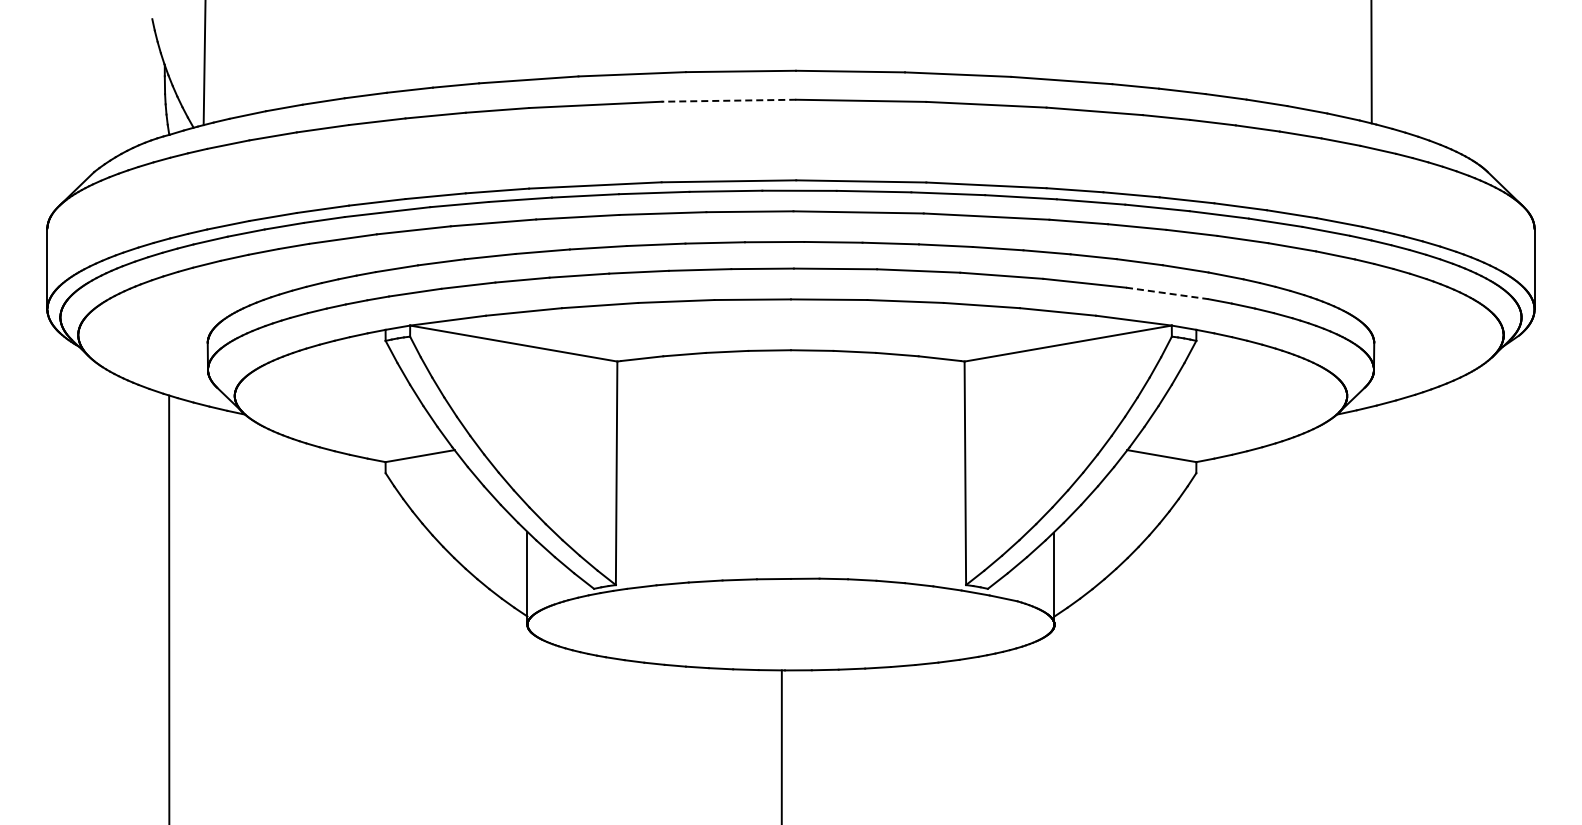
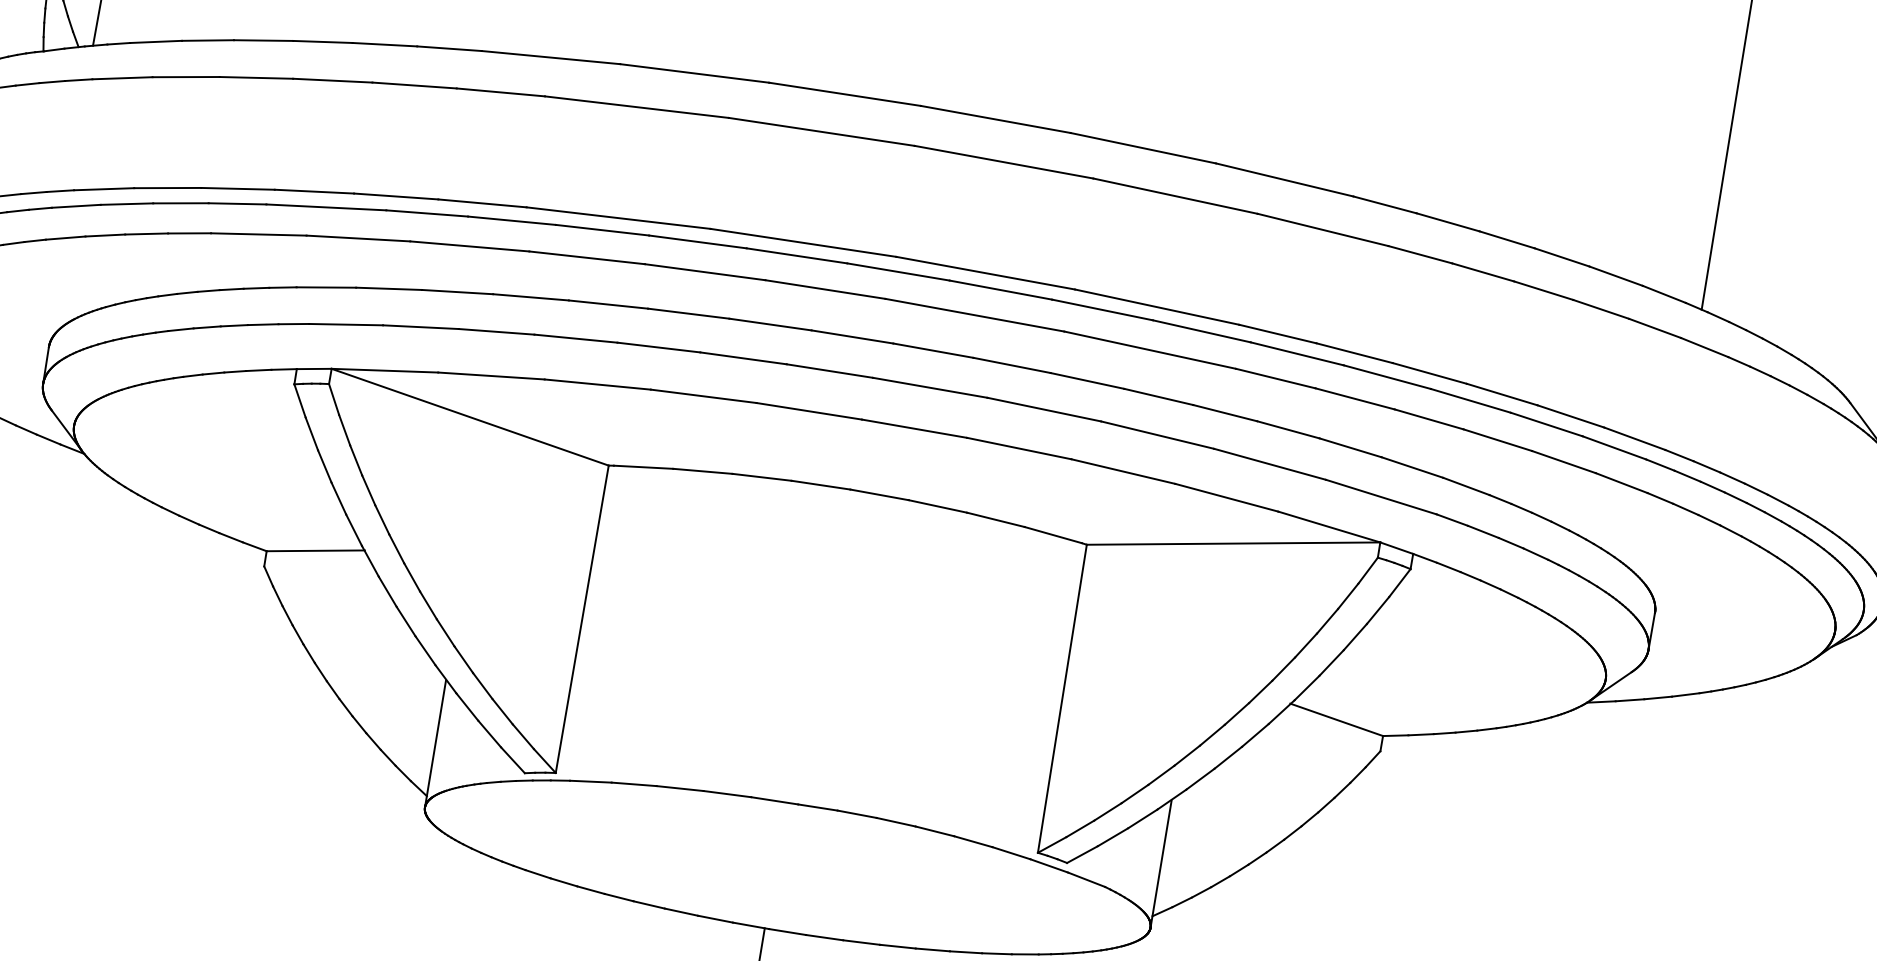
line: (728, 100) -> (821, 131), dashed -> solid
line: (1167, 293) -> (1381, 497), dashed -> solid

